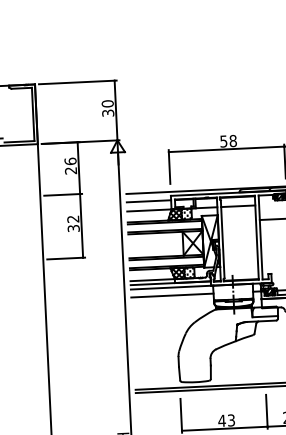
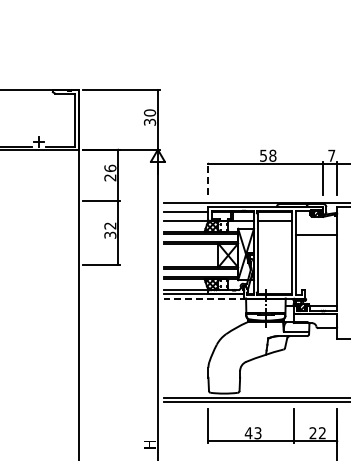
line: (169, 166) -> (208, 178), solid -> dashed
line: (171, 287) -> (204, 298), solid -> dashed
line: (172, 295) -> (205, 306), removed

